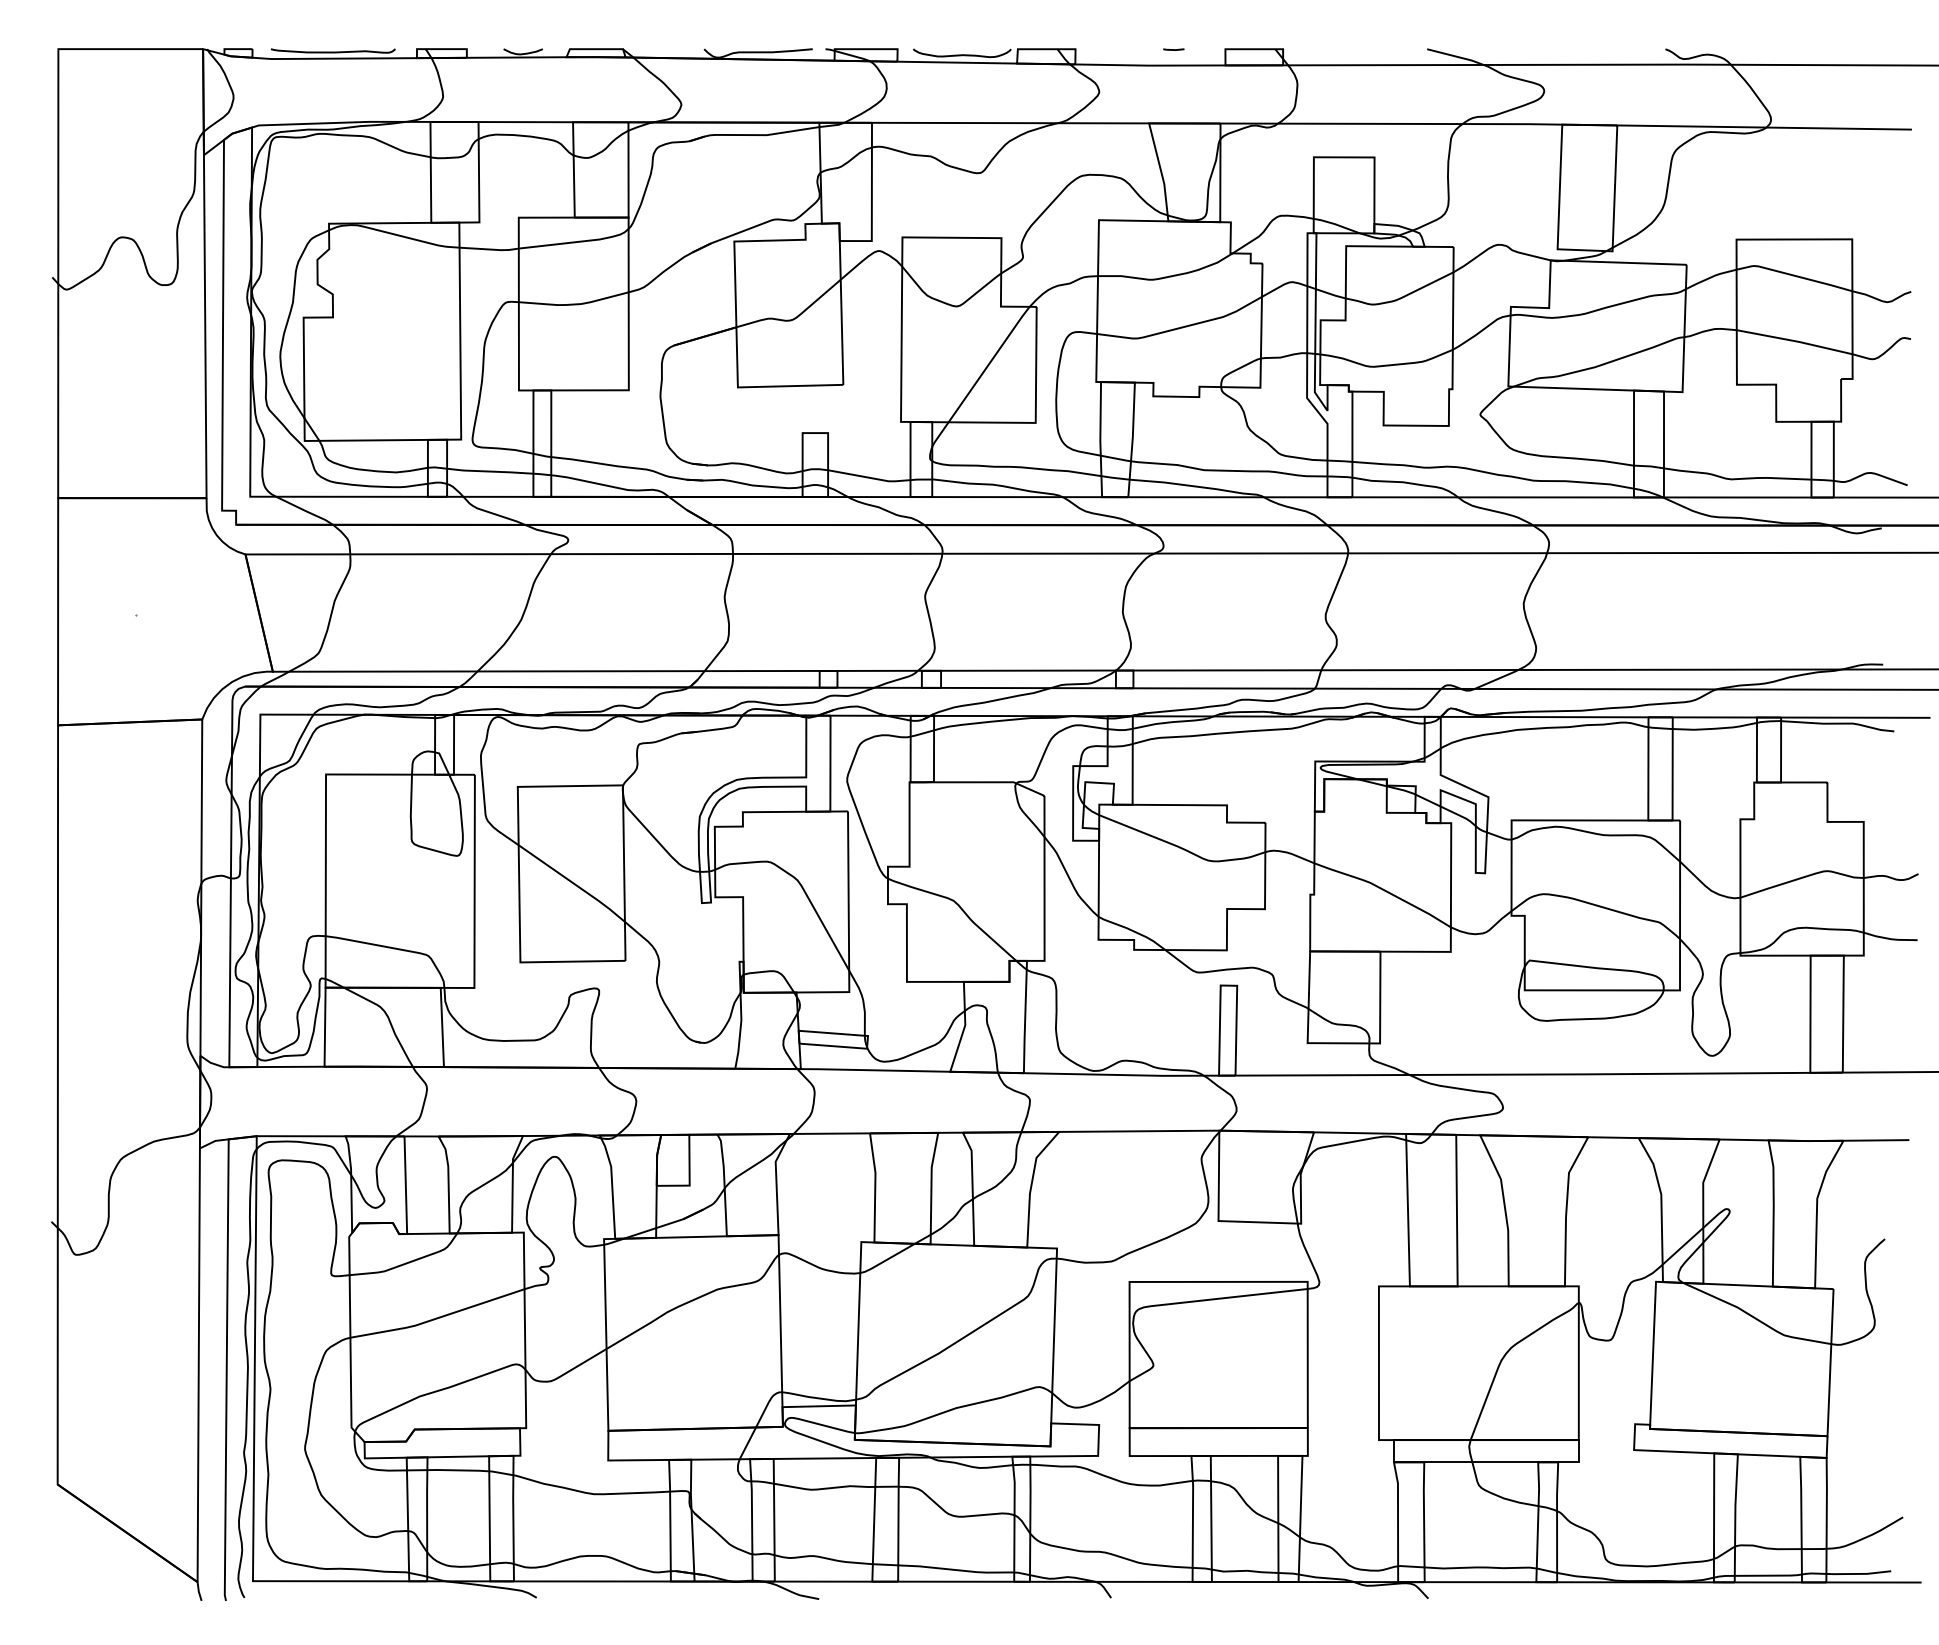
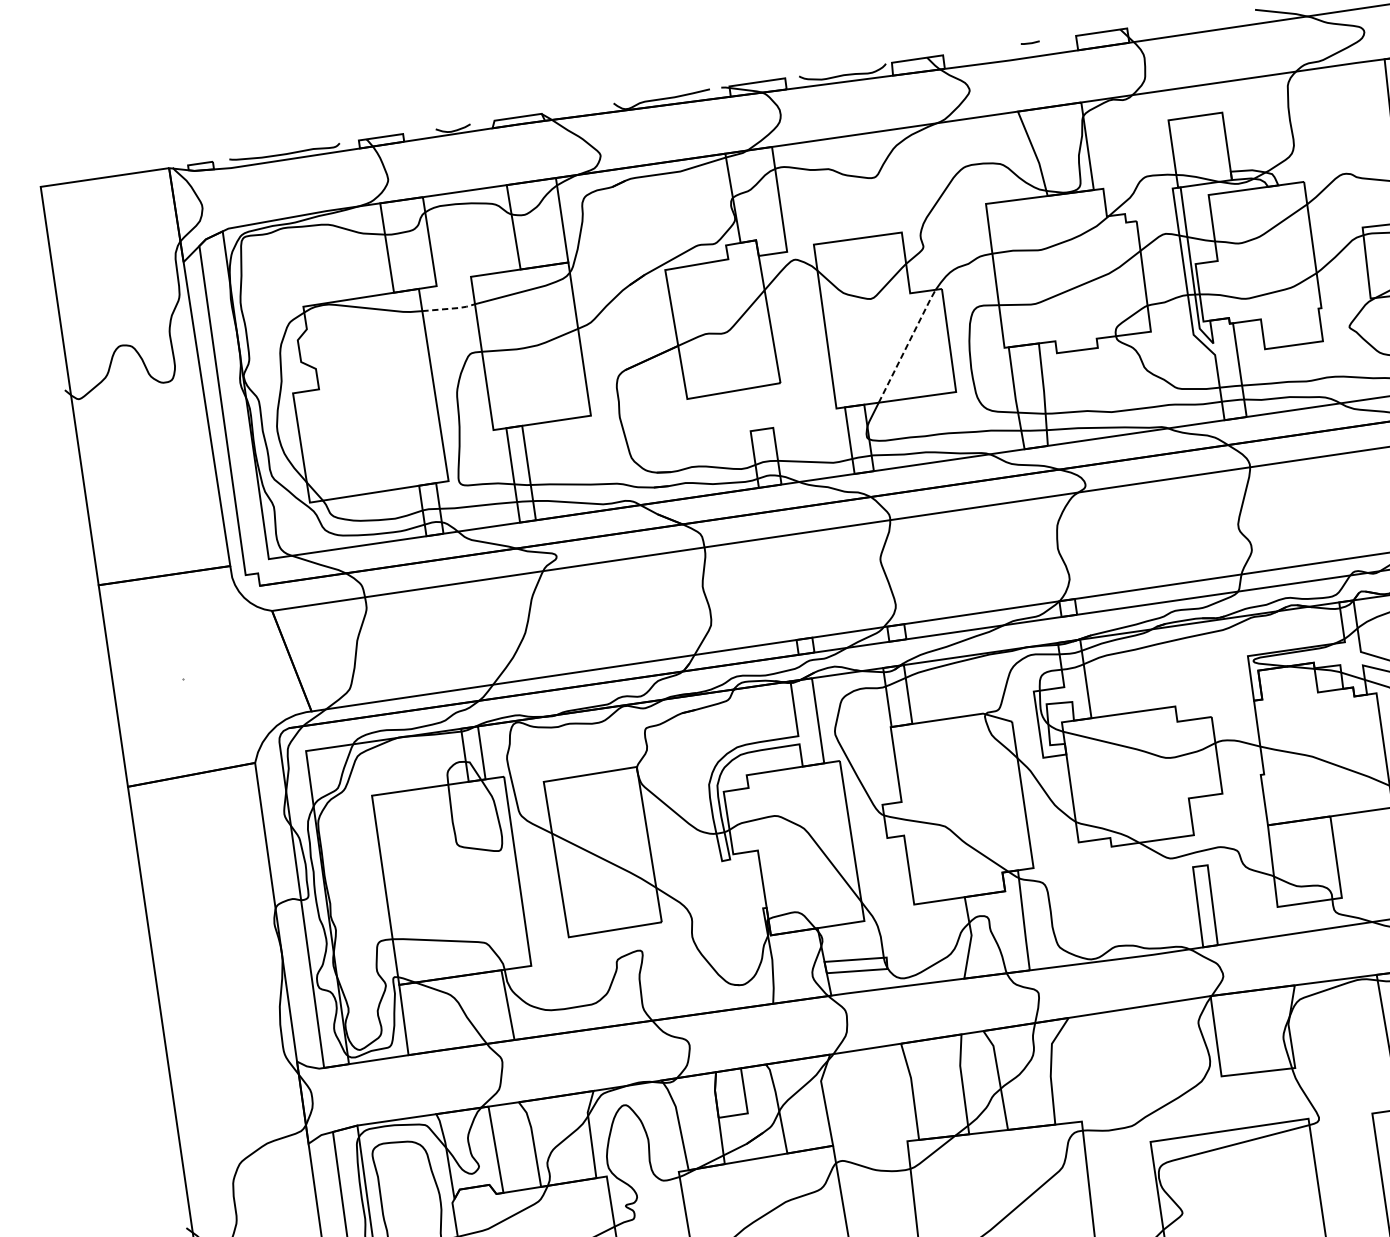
line: (490, 249) -> (450, 308), solid -> dashed
line: (989, 363) -> (907, 345), solid -> dashed

